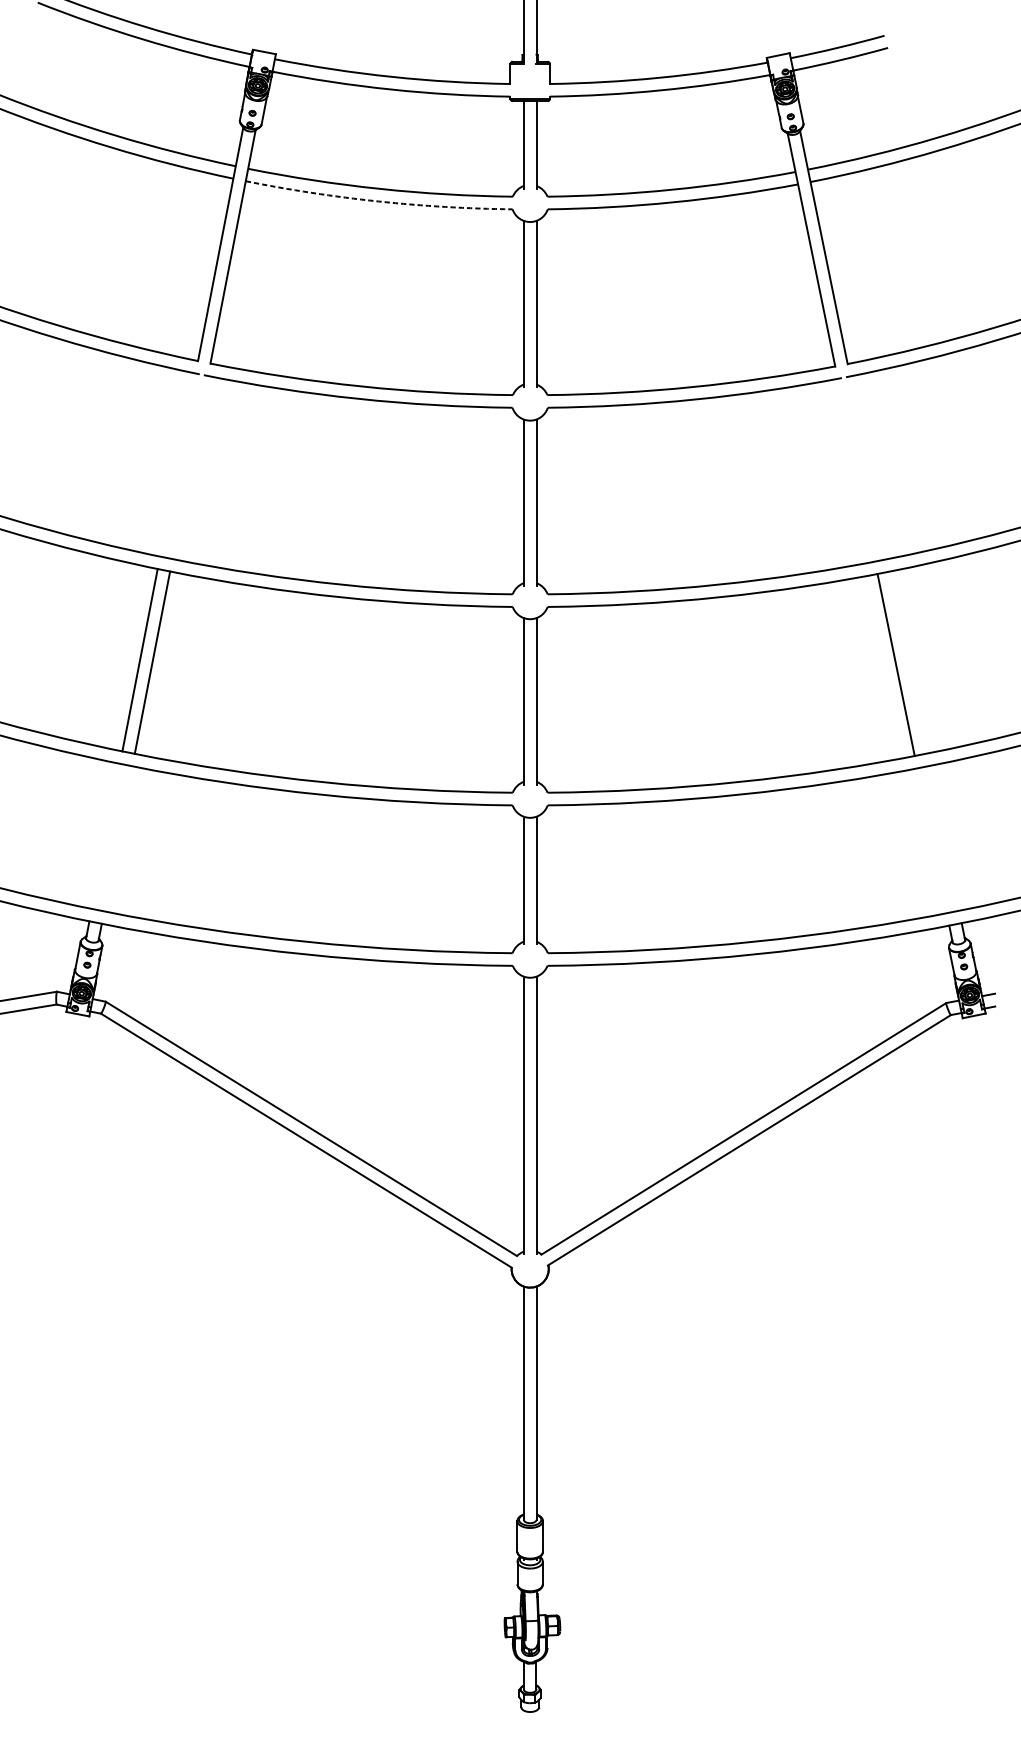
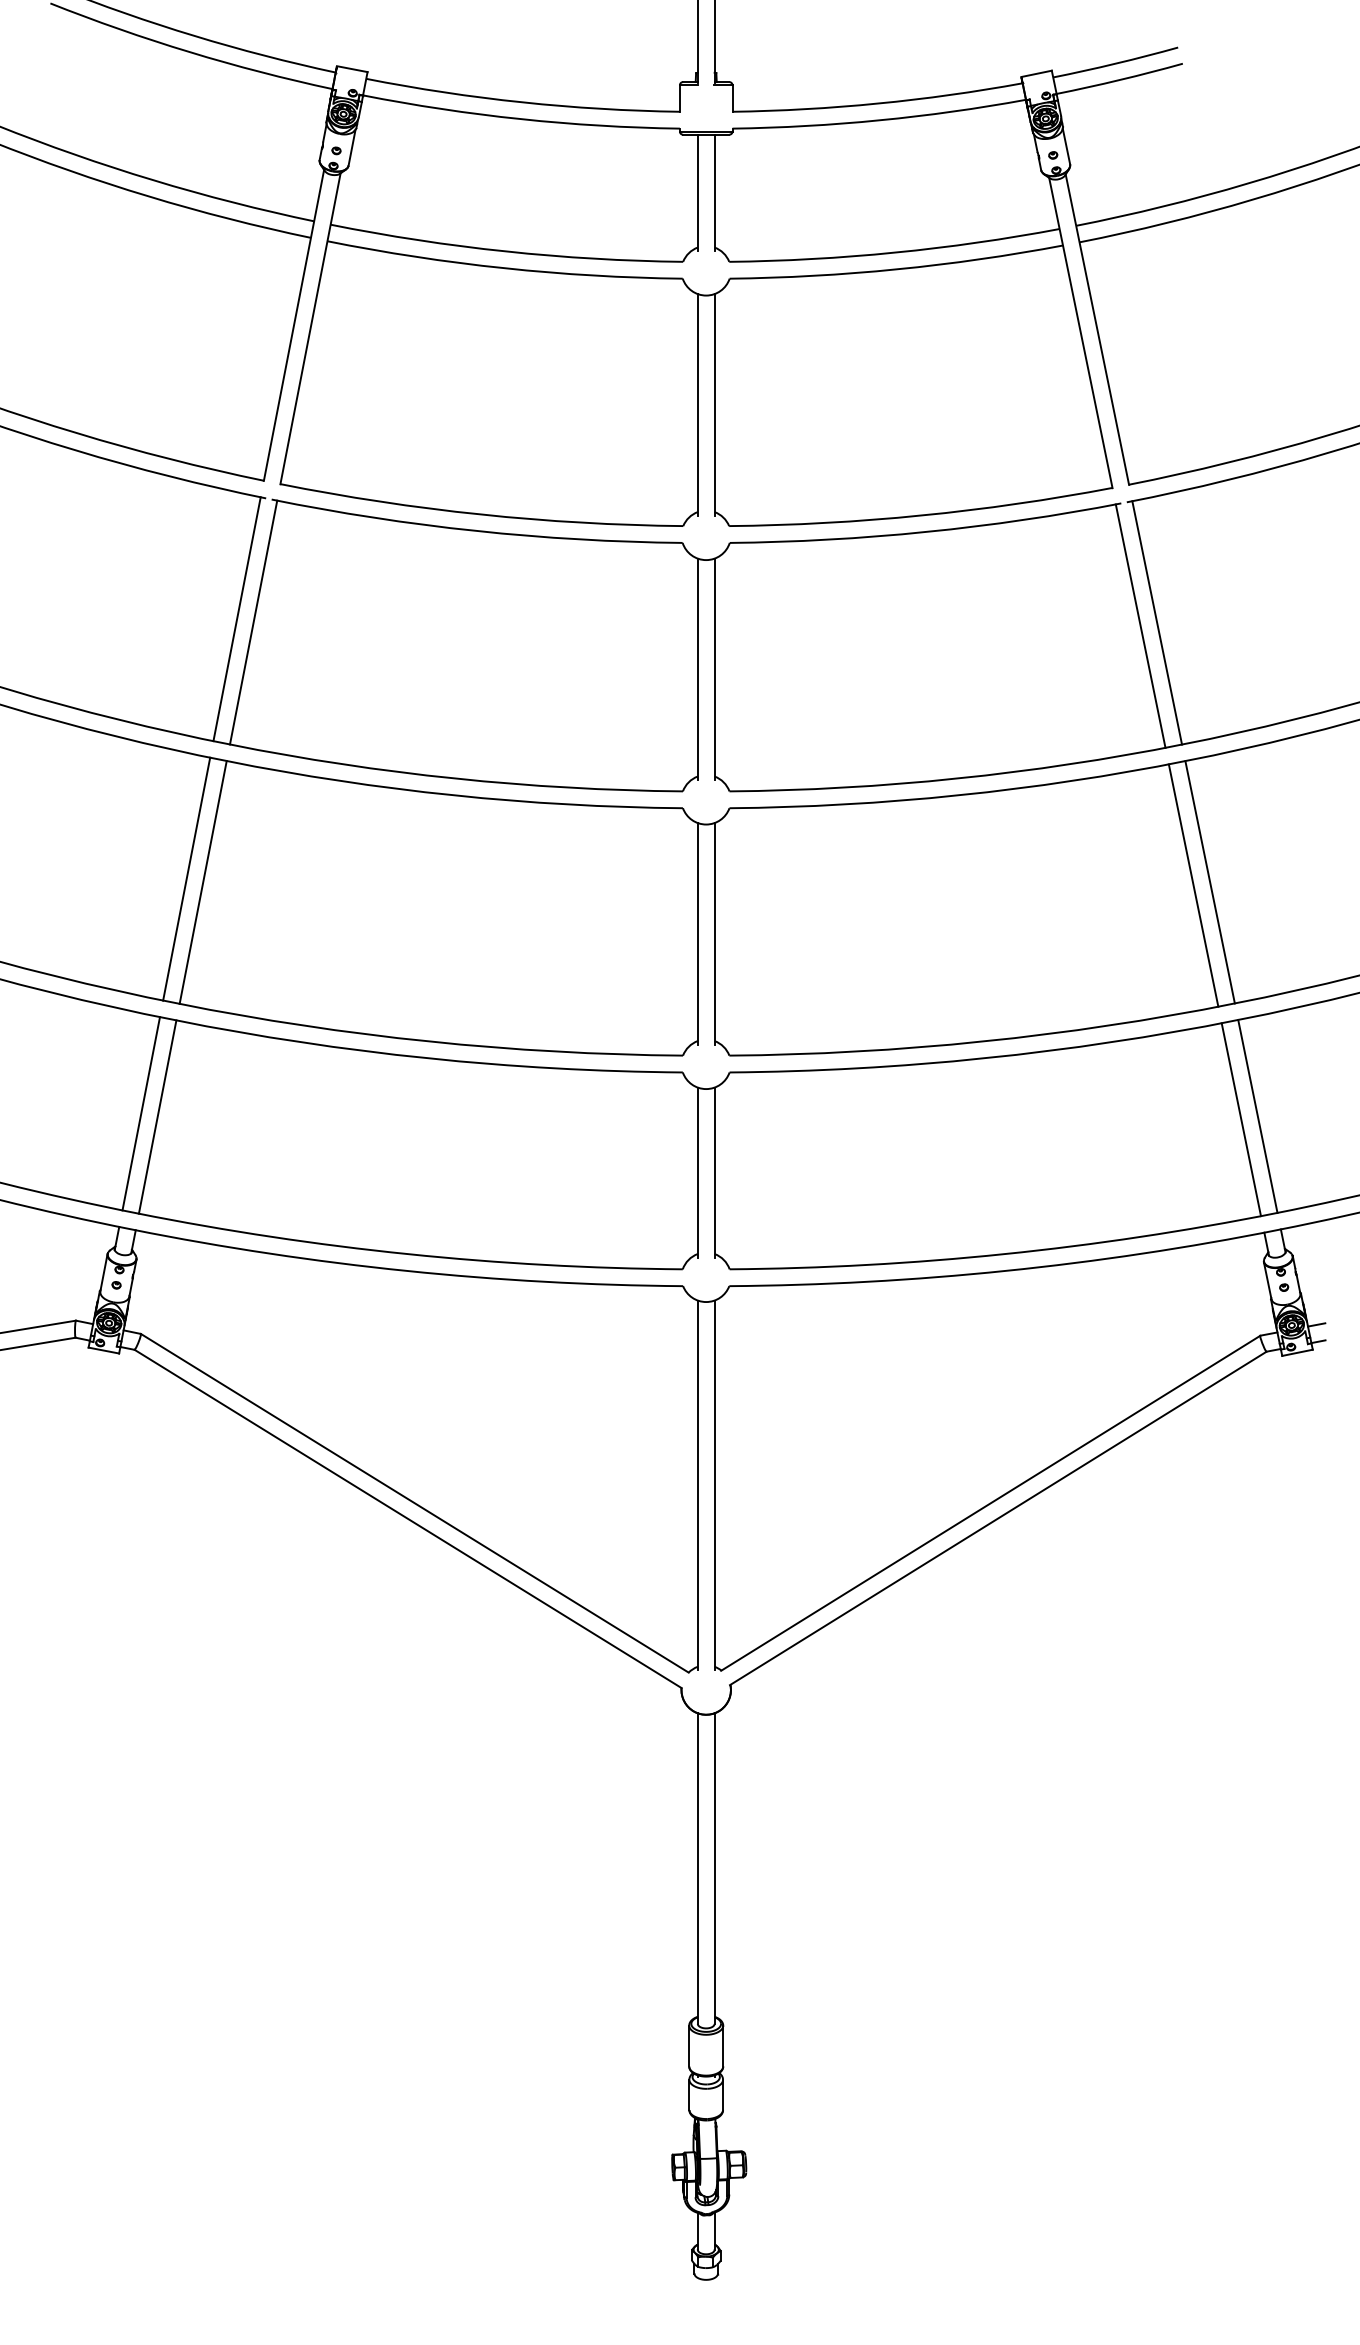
arc: (378, 201) -> (504, 268), dashed -> solid
line: (177, 465) -> (236, 619), added
line: (190, 467) -> (253, 622), added
line: (869, 467) -> (1157, 622), added
line: (856, 469) -> (1140, 625), added
line: (908, 662) -> (1209, 882), added
line: (105, 836) -> (140, 1113), added
line: (118, 838) -> (157, 1116), added
line: (944, 838) -> (1257, 1116), added
line: (931, 840) -> (1240, 1119), added

